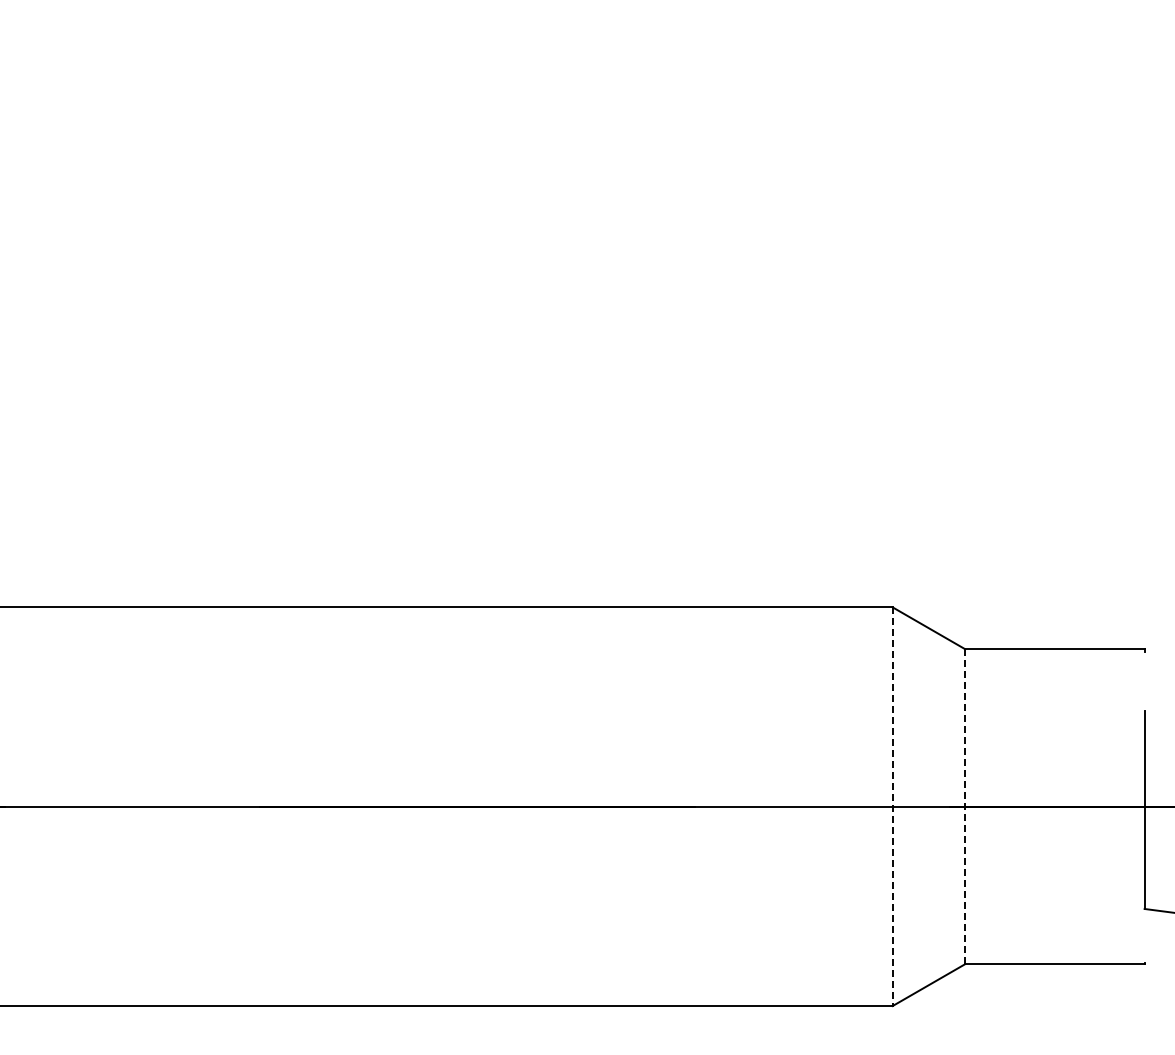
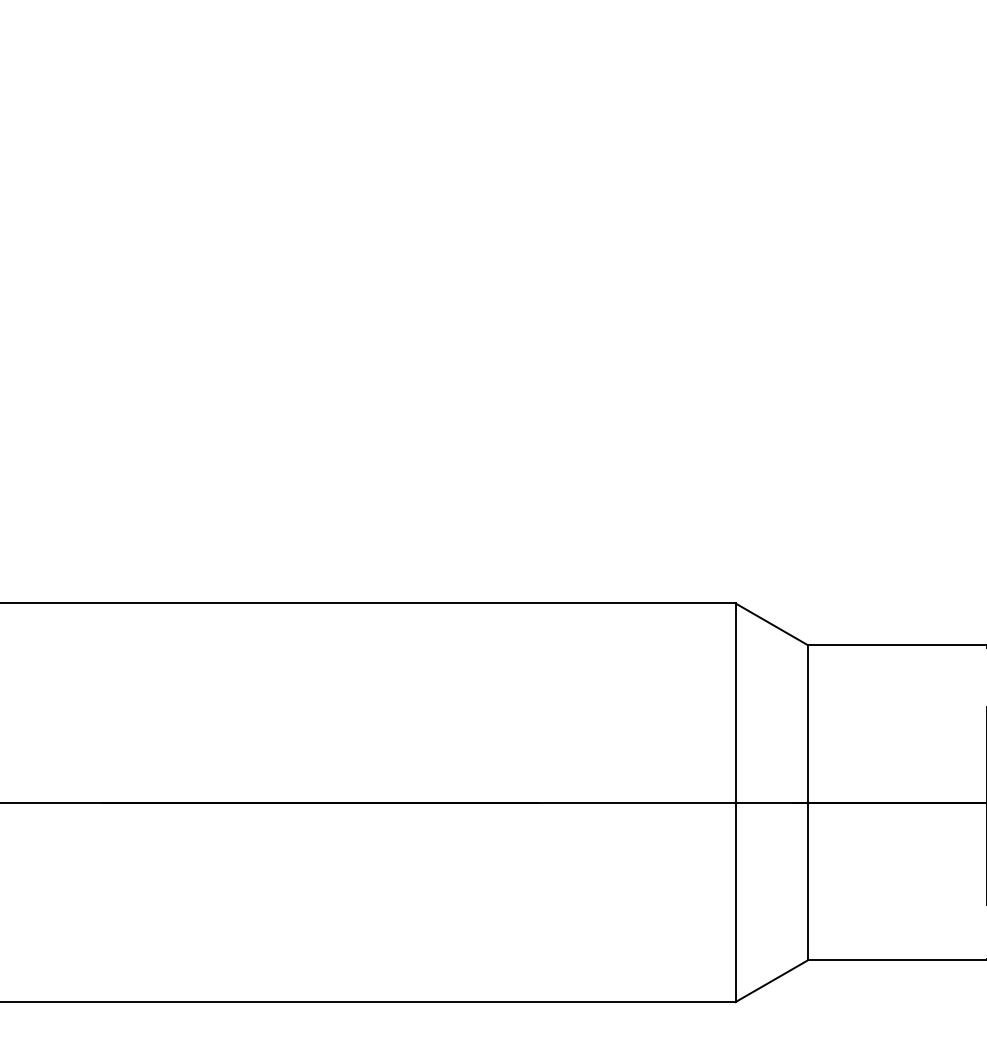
line: (892, 807) -> (735, 803), dashed -> solid
line: (965, 807) -> (808, 803), dashed -> solid

